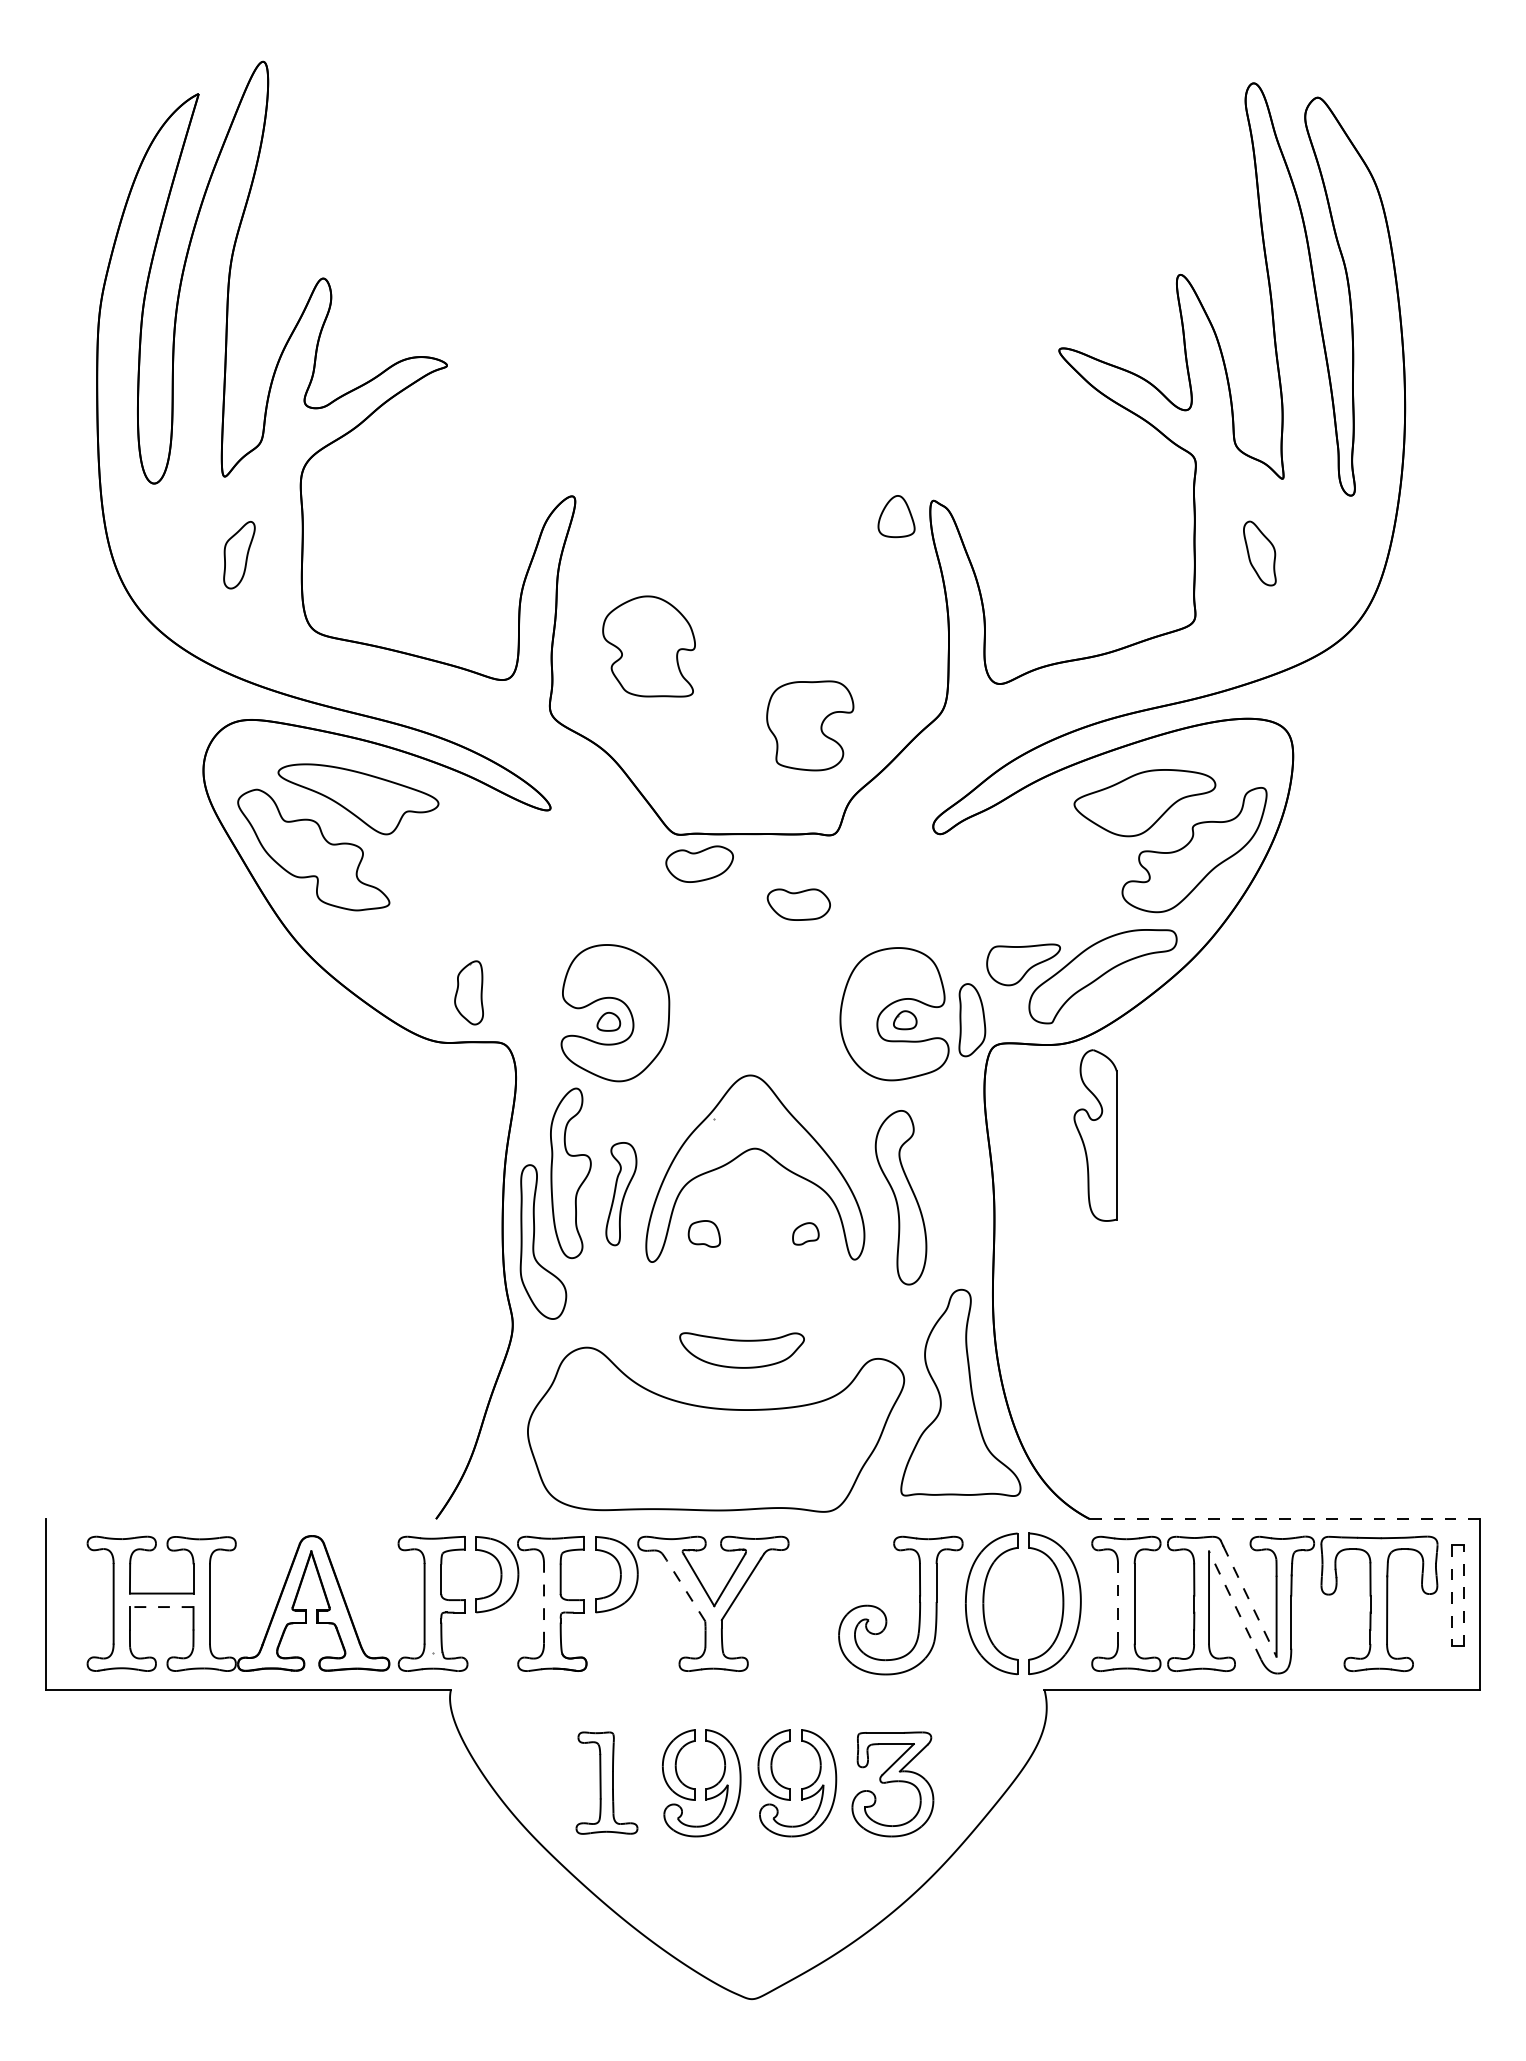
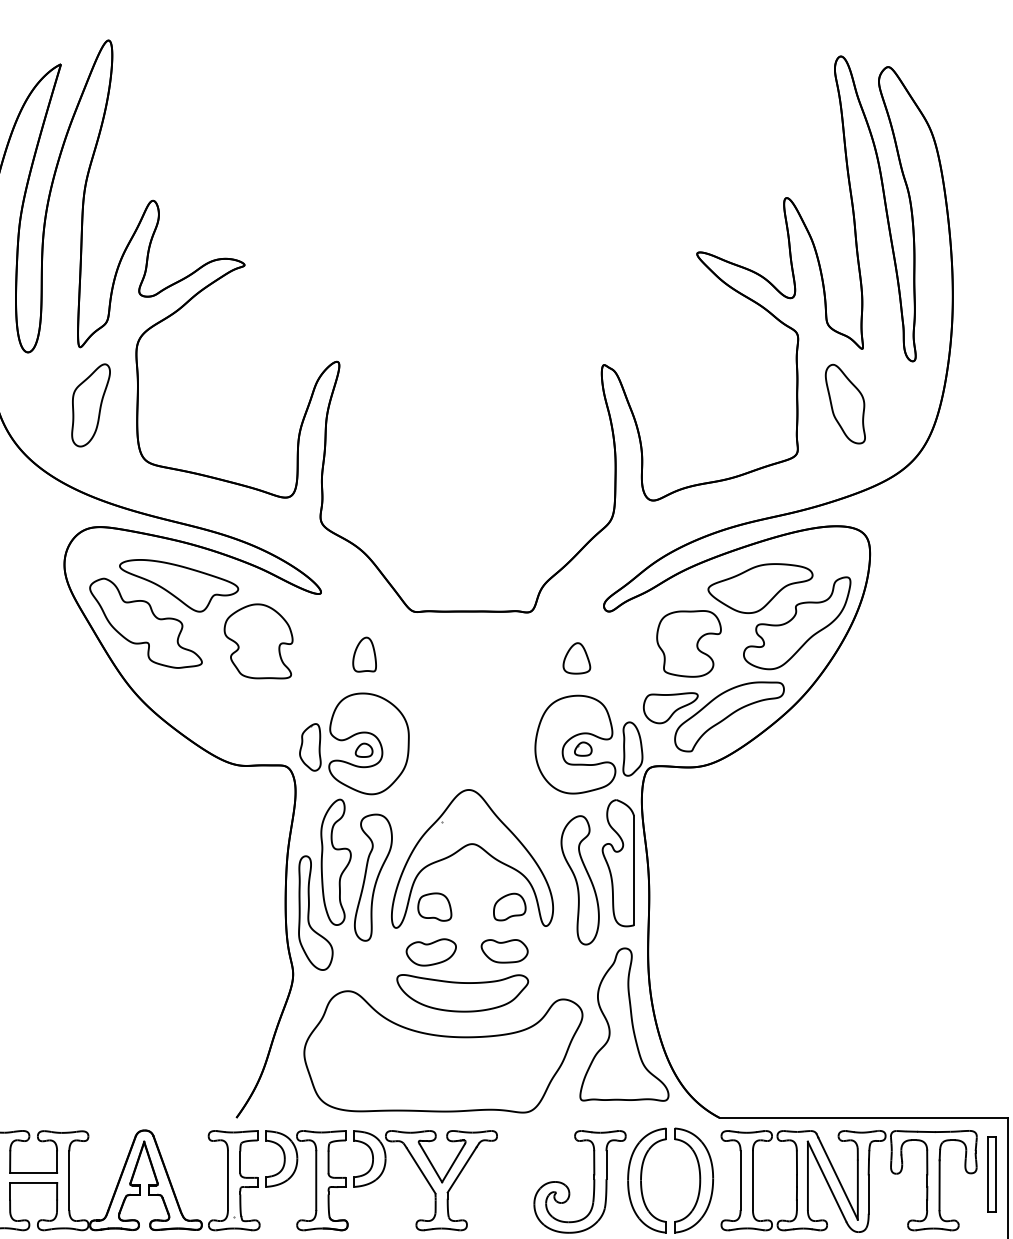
part: (896, 516) -> (576, 658), moved
part: (1259, 553) -> (845, 404), size x1.67
part: (239, 554) -> (91, 404), size x1.67
part: (648, 646) -> (258, 641), moved
part: (810, 725) -> (689, 643), moved
part: (699, 863) -> (431, 951), moved
part: (609, 892) -> (364, 654), added
part: (798, 904) -> (504, 951), moved
part: (468, 992) -> (309, 747), moved
part: (1095, 1135) -> (618, 863), moved
part: (621, 1193) -> (373, 877), size x1.67
part: (704, 1233) -> (434, 906), size x1.43
part: (805, 1233) -> (509, 906), size x1.67
part: (741, 1350) -> (462, 993), size x1.43
line: (1285, 1519) -> (864, 1118), dashed -> solid
line: (685, 1590) -> (420, 1170), dashed -> solid
line: (1452, 1595) -> (987, 1174), dashed -> solid
line: (1463, 1595) -> (996, 1174), dashed -> solid
line: (1249, 1601) -> (837, 1178), dashed -> solid
line: (544, 1603) -> (316, 1180), dashed -> solid
line: (1118, 1603) -> (740, 1180), dashed -> solid
line: (1234, 1605) -> (826, 1181), dashed -> solid
line: (161, 1607) -> (33, 1183), dashed -> solid

